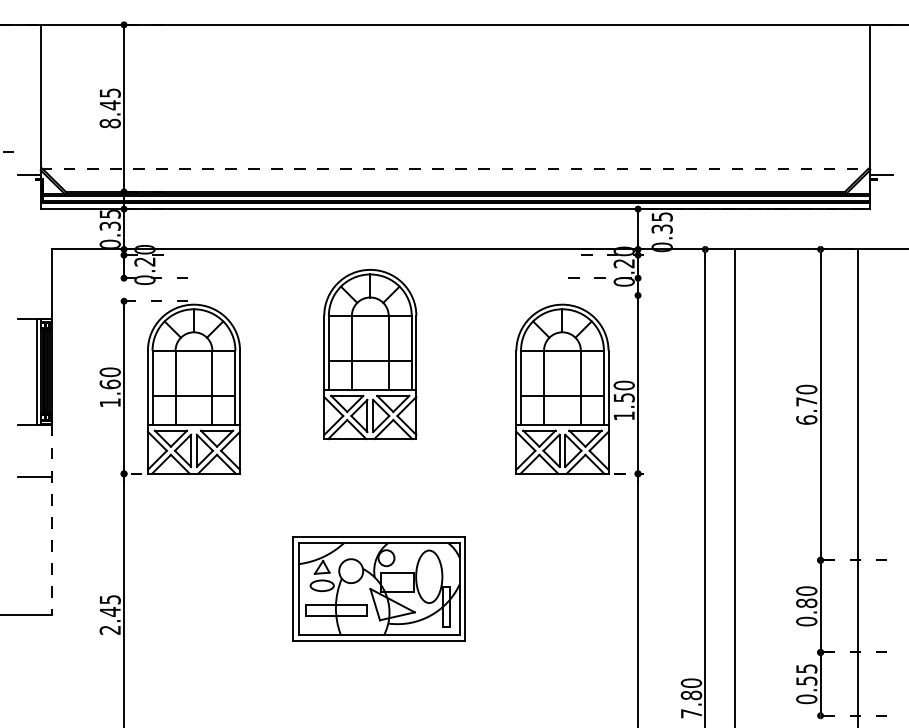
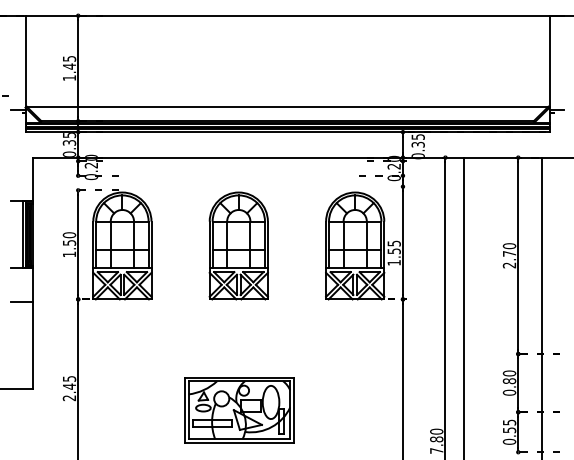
text: (110, 124) -> (69, 78), 8.45 -> 1.45
line: (455, 168) -> (287, 106), dashed -> solid
part: (369, 353) -> (238, 245), moved
text: (110, 383) -> (69, 242), 1.60 -> 1.50
text: (623, 385) -> (393, 243), 1.50 -> 1.55
text: (806, 420) -> (509, 265), 6.70 -> 2.70
line: (51, 521) -> (32, 329), dashed -> solid
part: (379, 589) -> (239, 410), moved

